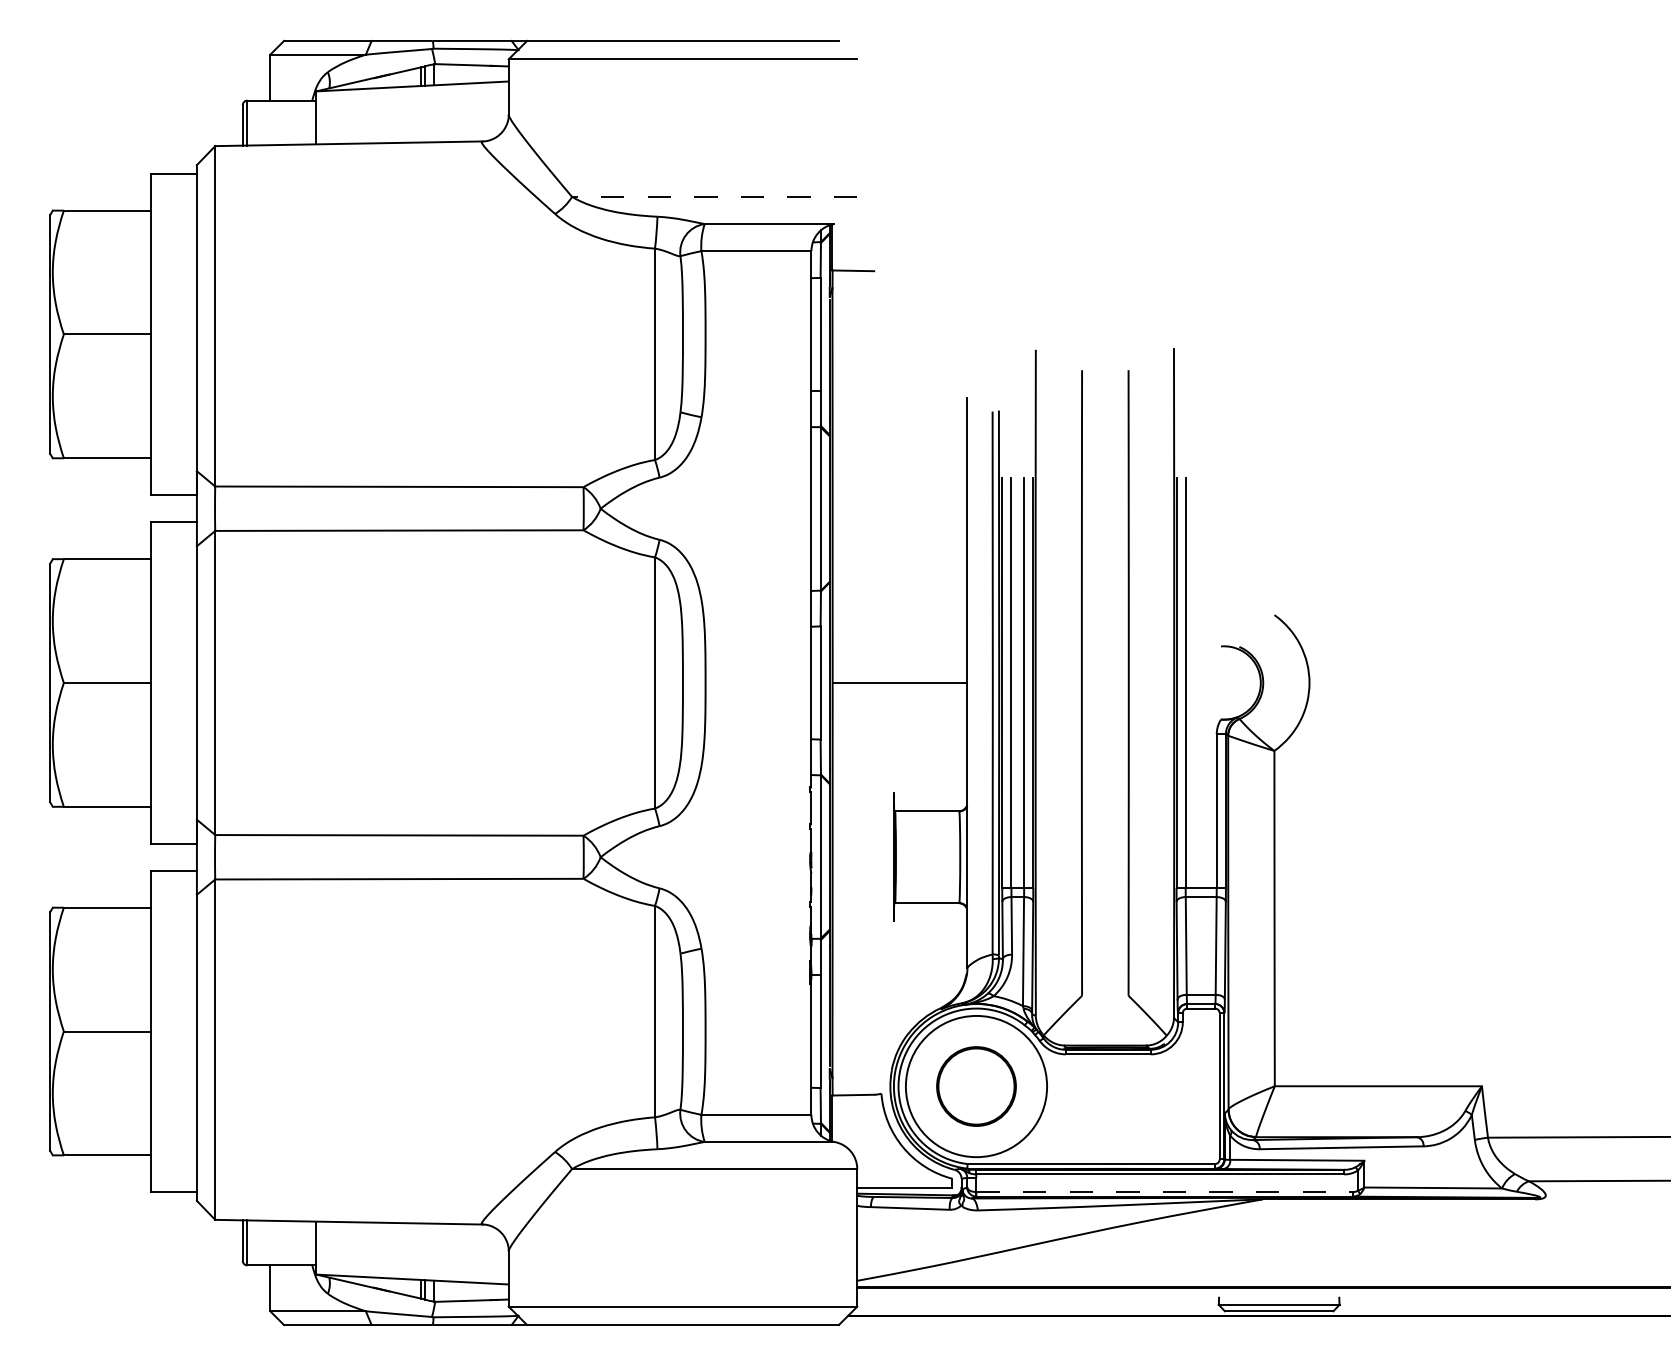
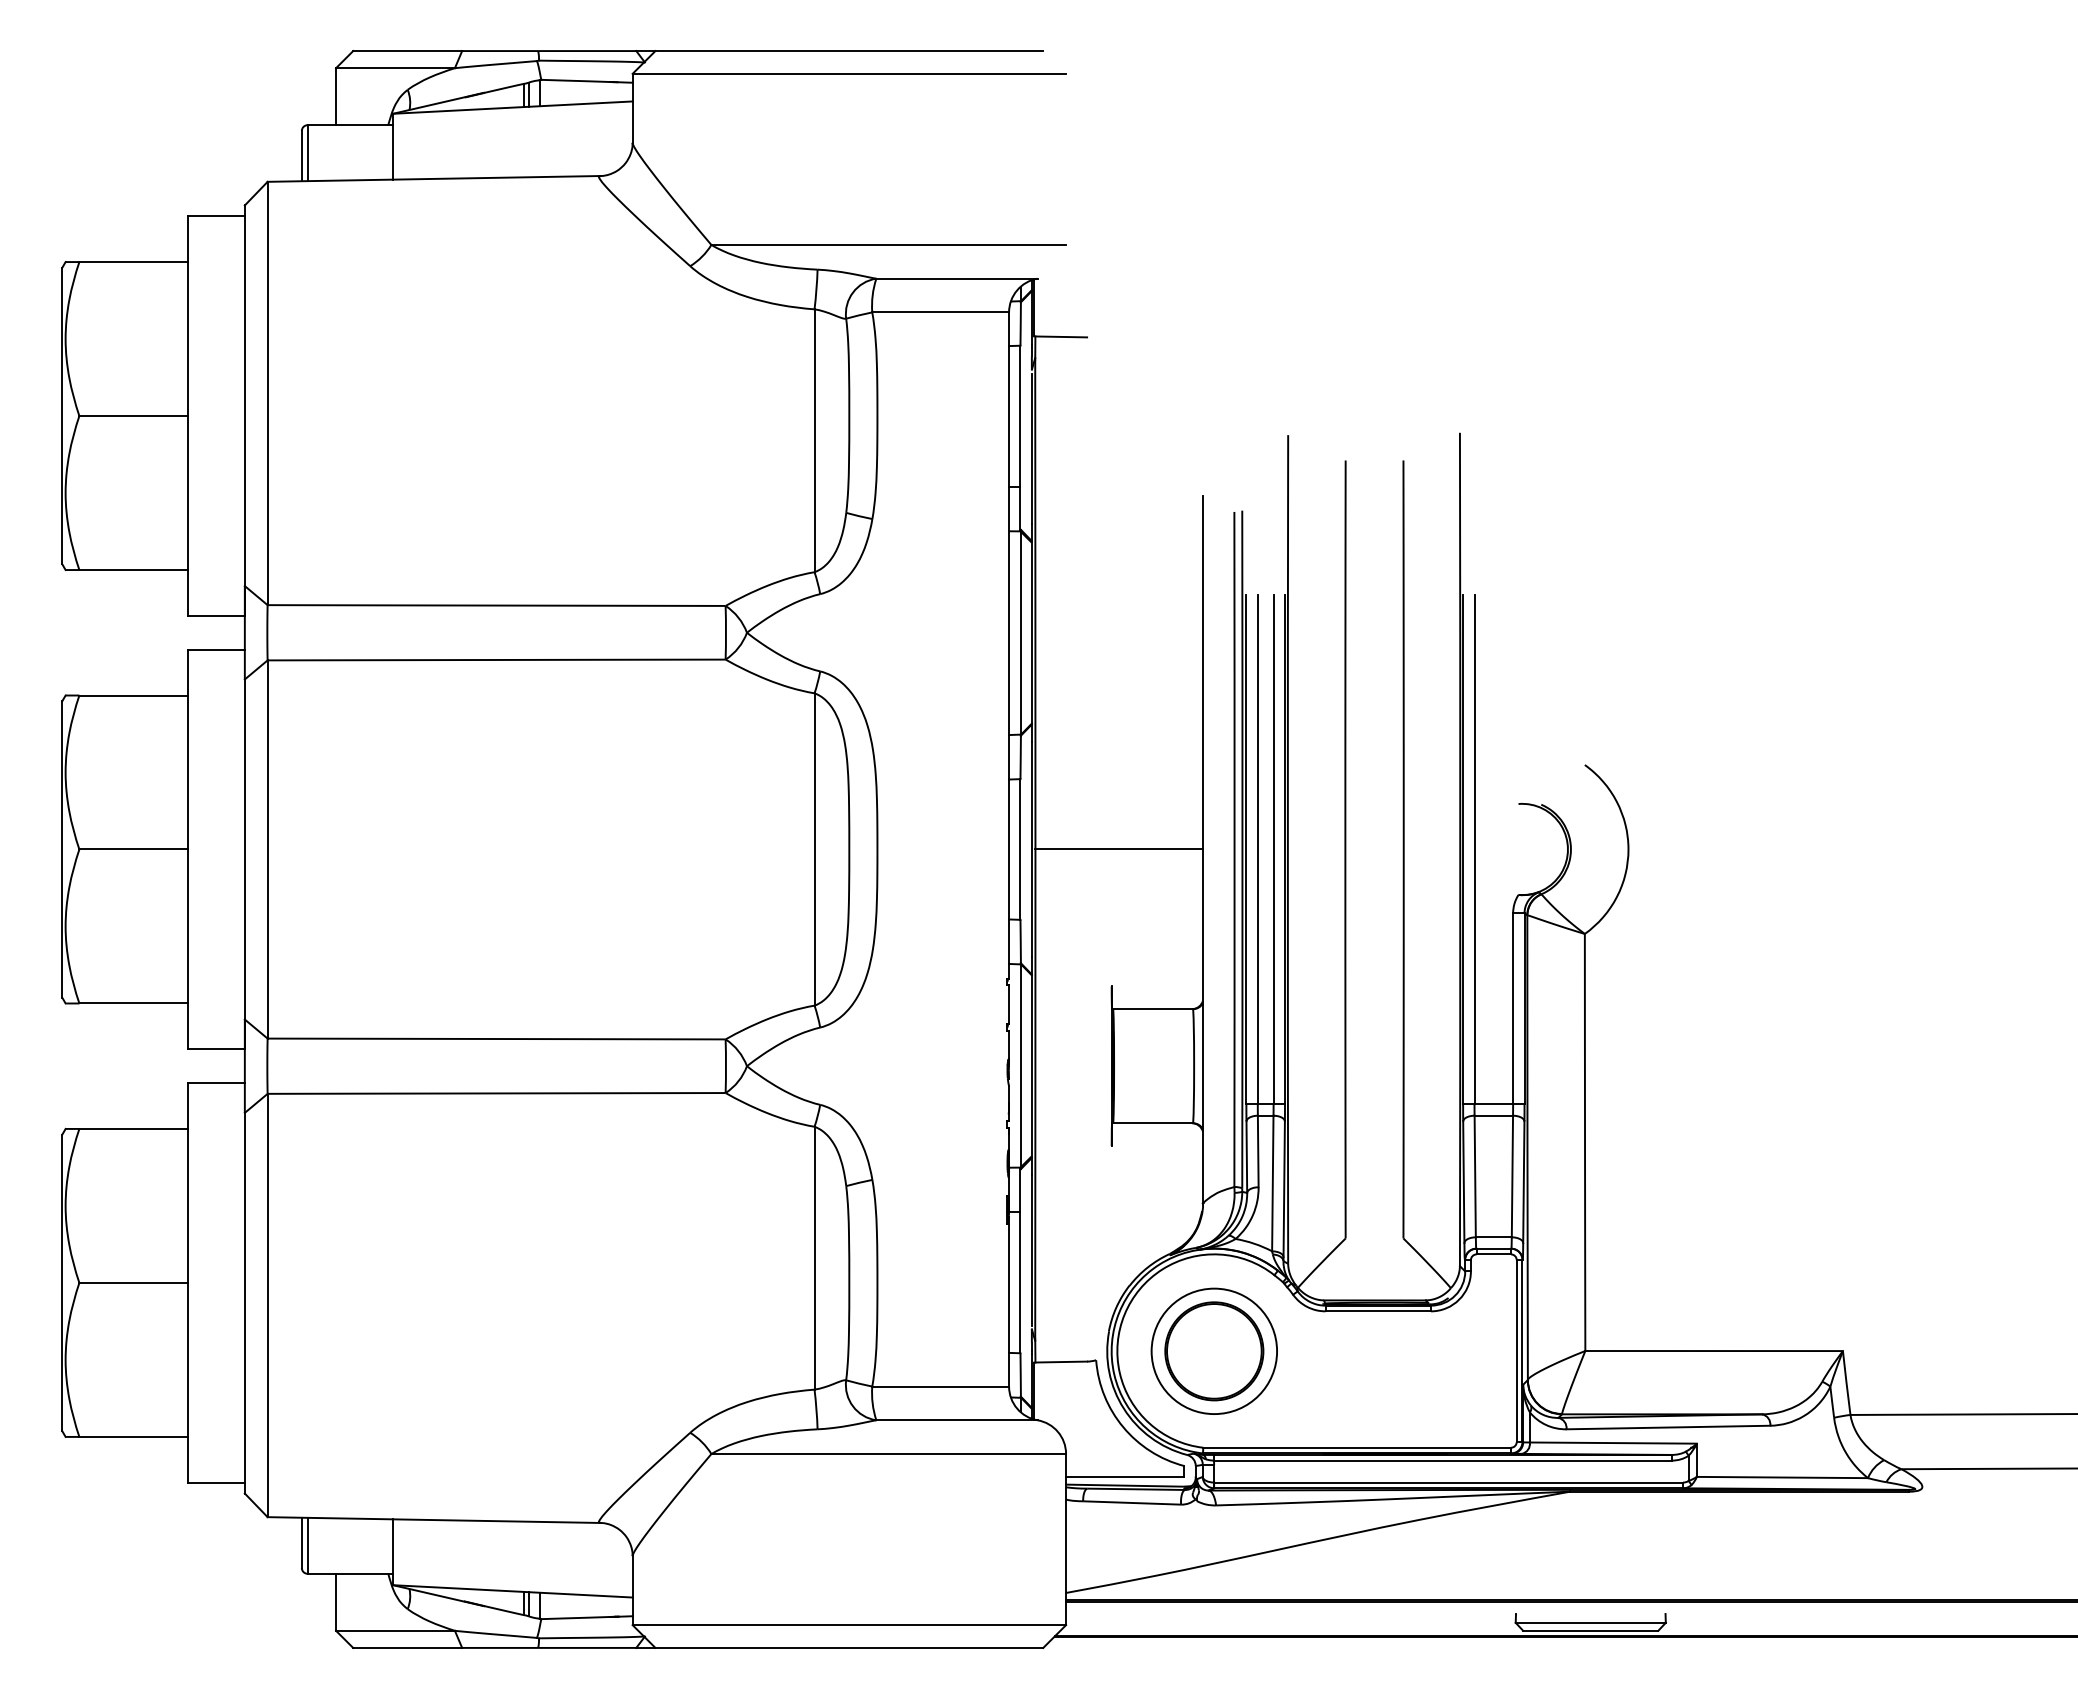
line: (714, 196) -> (888, 244), dashed -> solid
circle: (976, 1086) -> (1214, 1351), size x0.71
line: (1165, 1191) -> (1449, 1482), dashed -> solid

